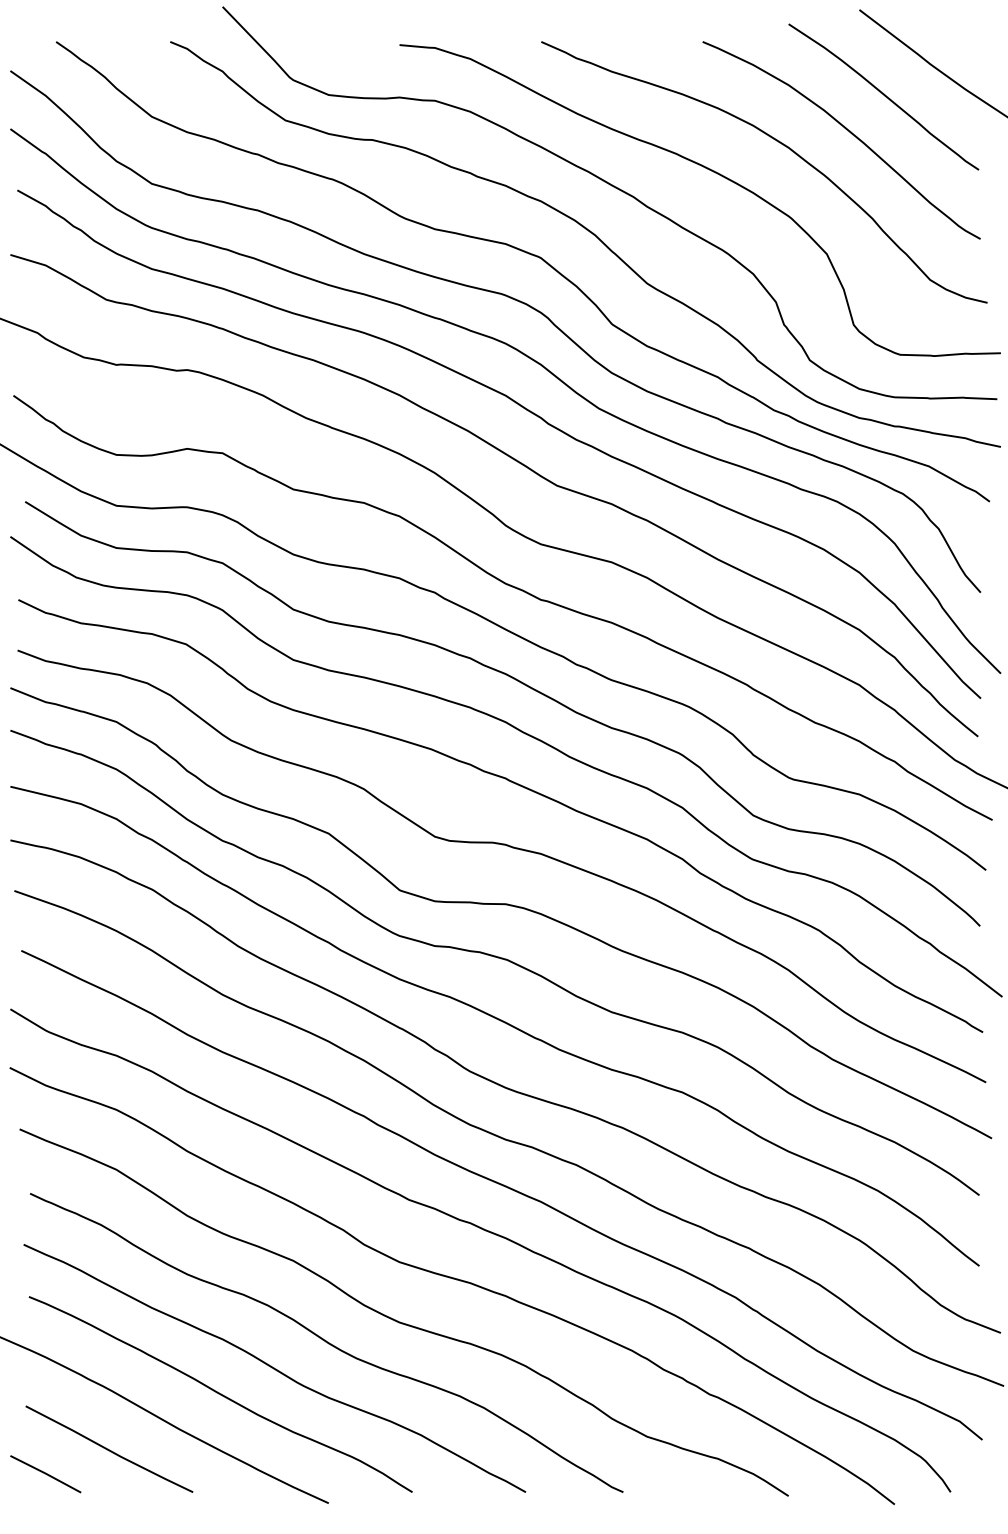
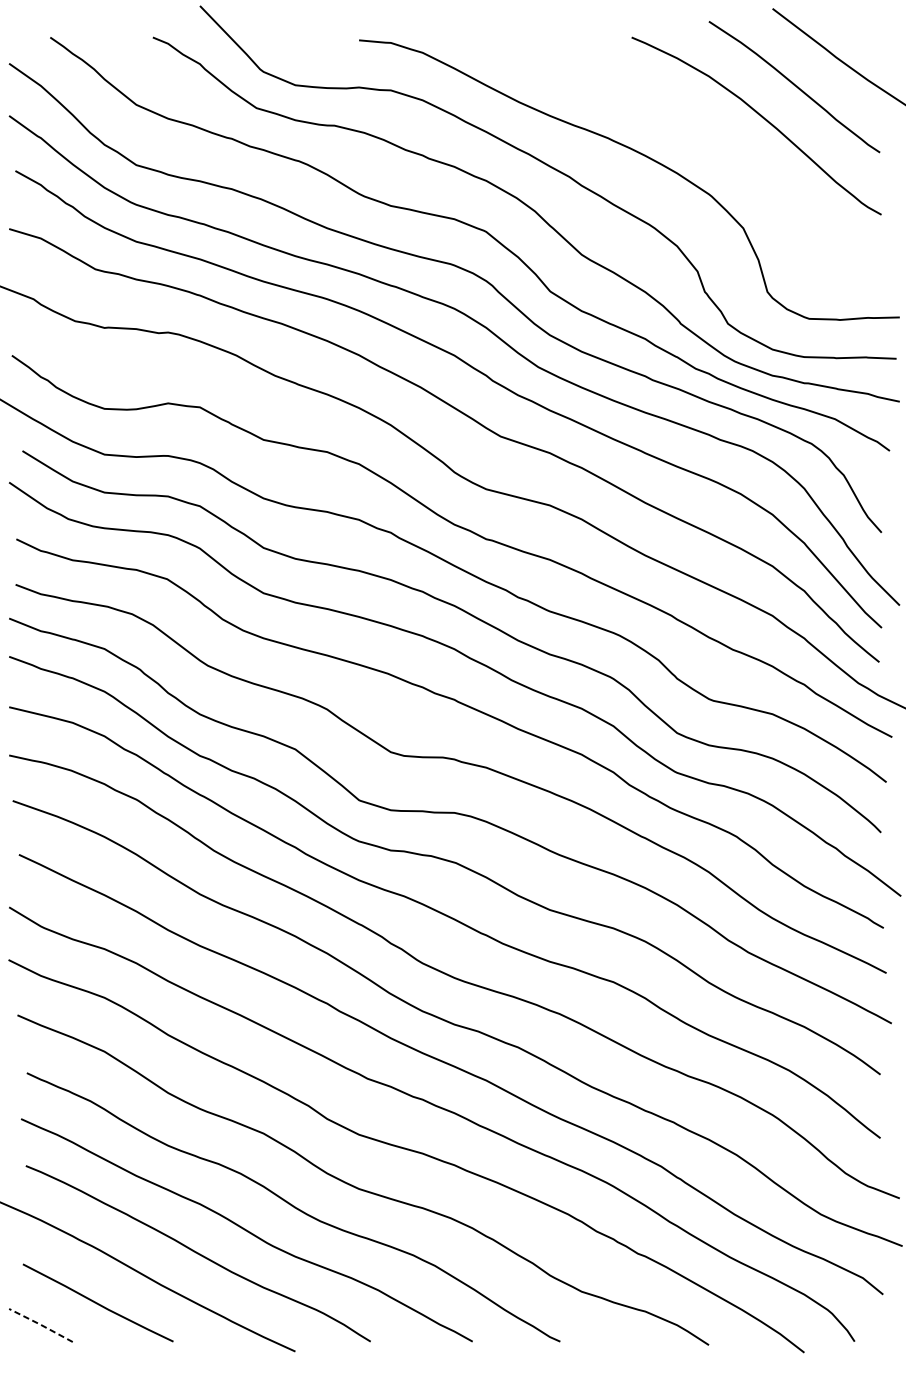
curve: (779, 143) -> (700, 128), removed
line: (45, 1473) -> (40, 1324), solid -> dashed

